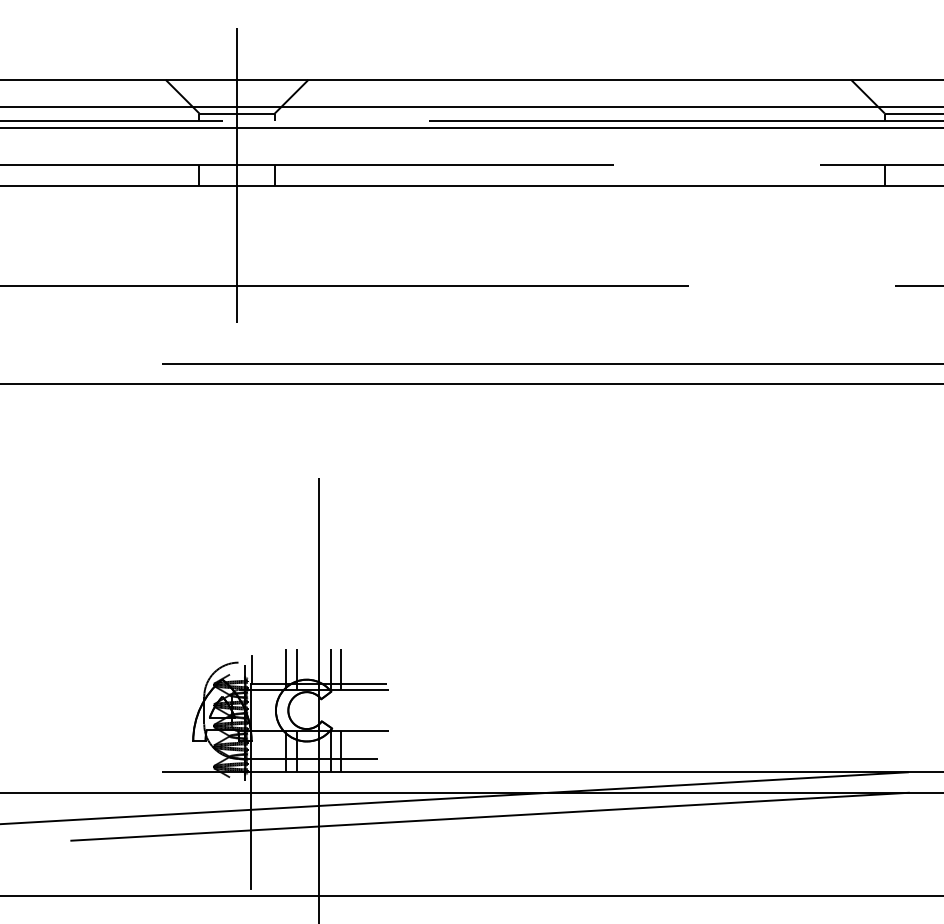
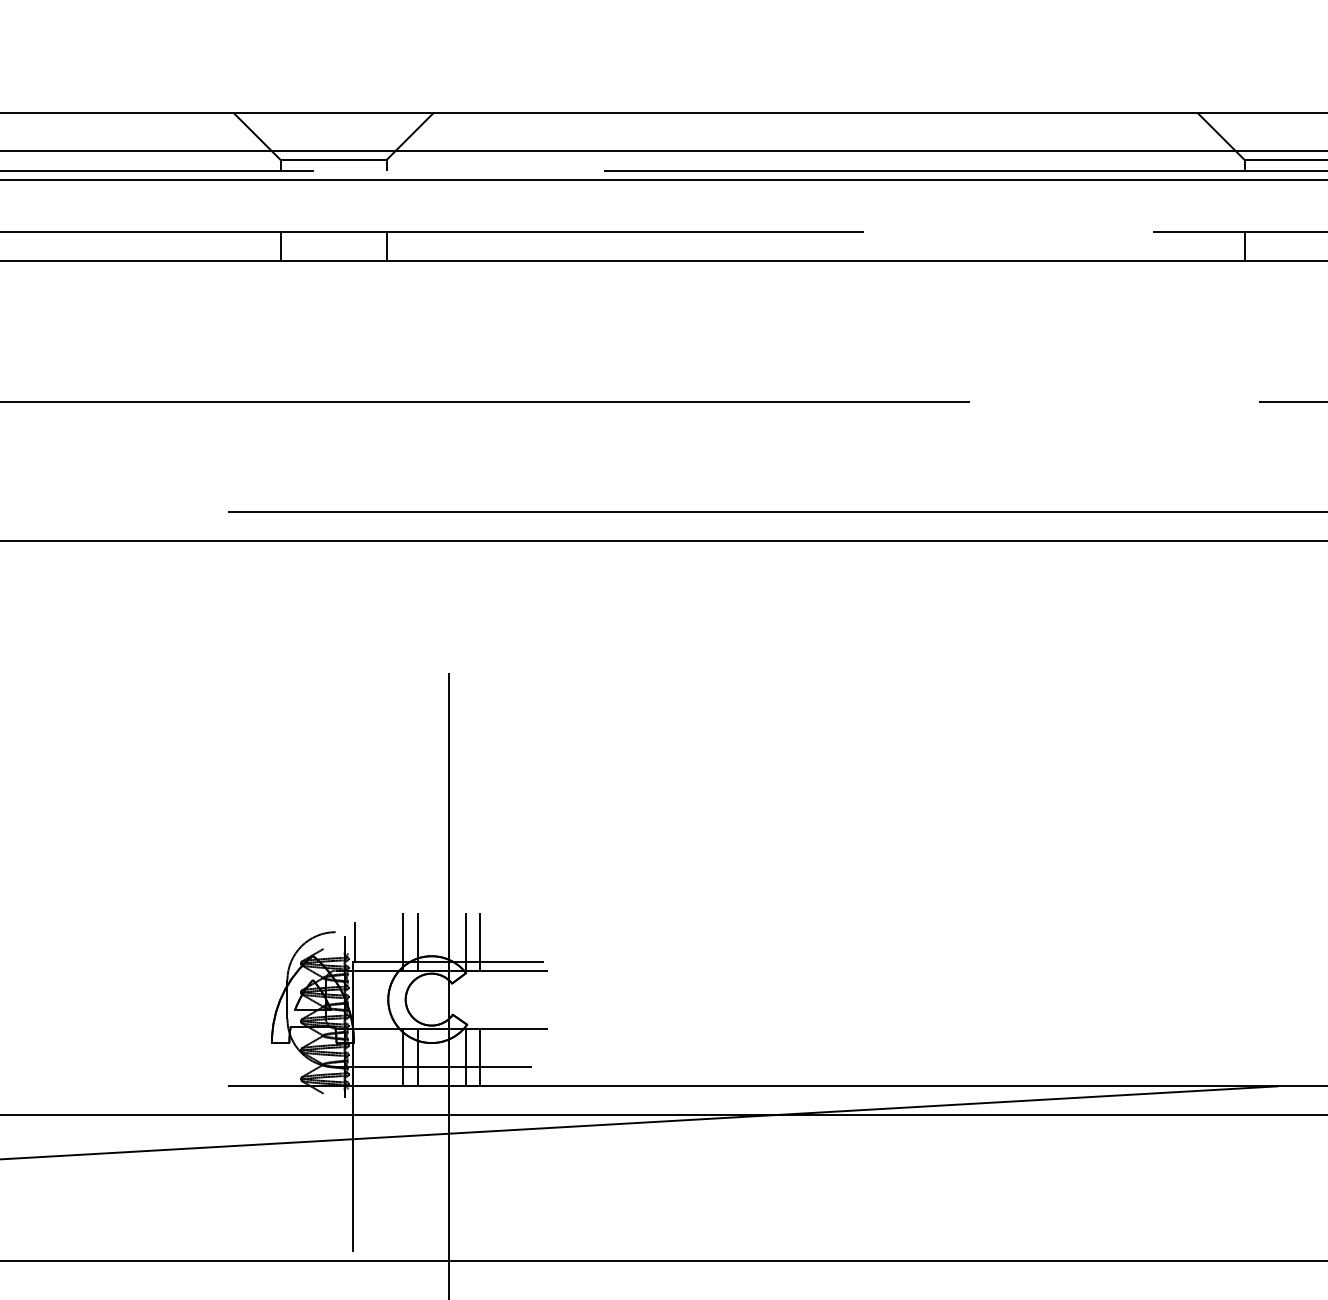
line: (237, 174) -> (334, 245), removed
line: (489, 816) -> (688, 1148), removed

